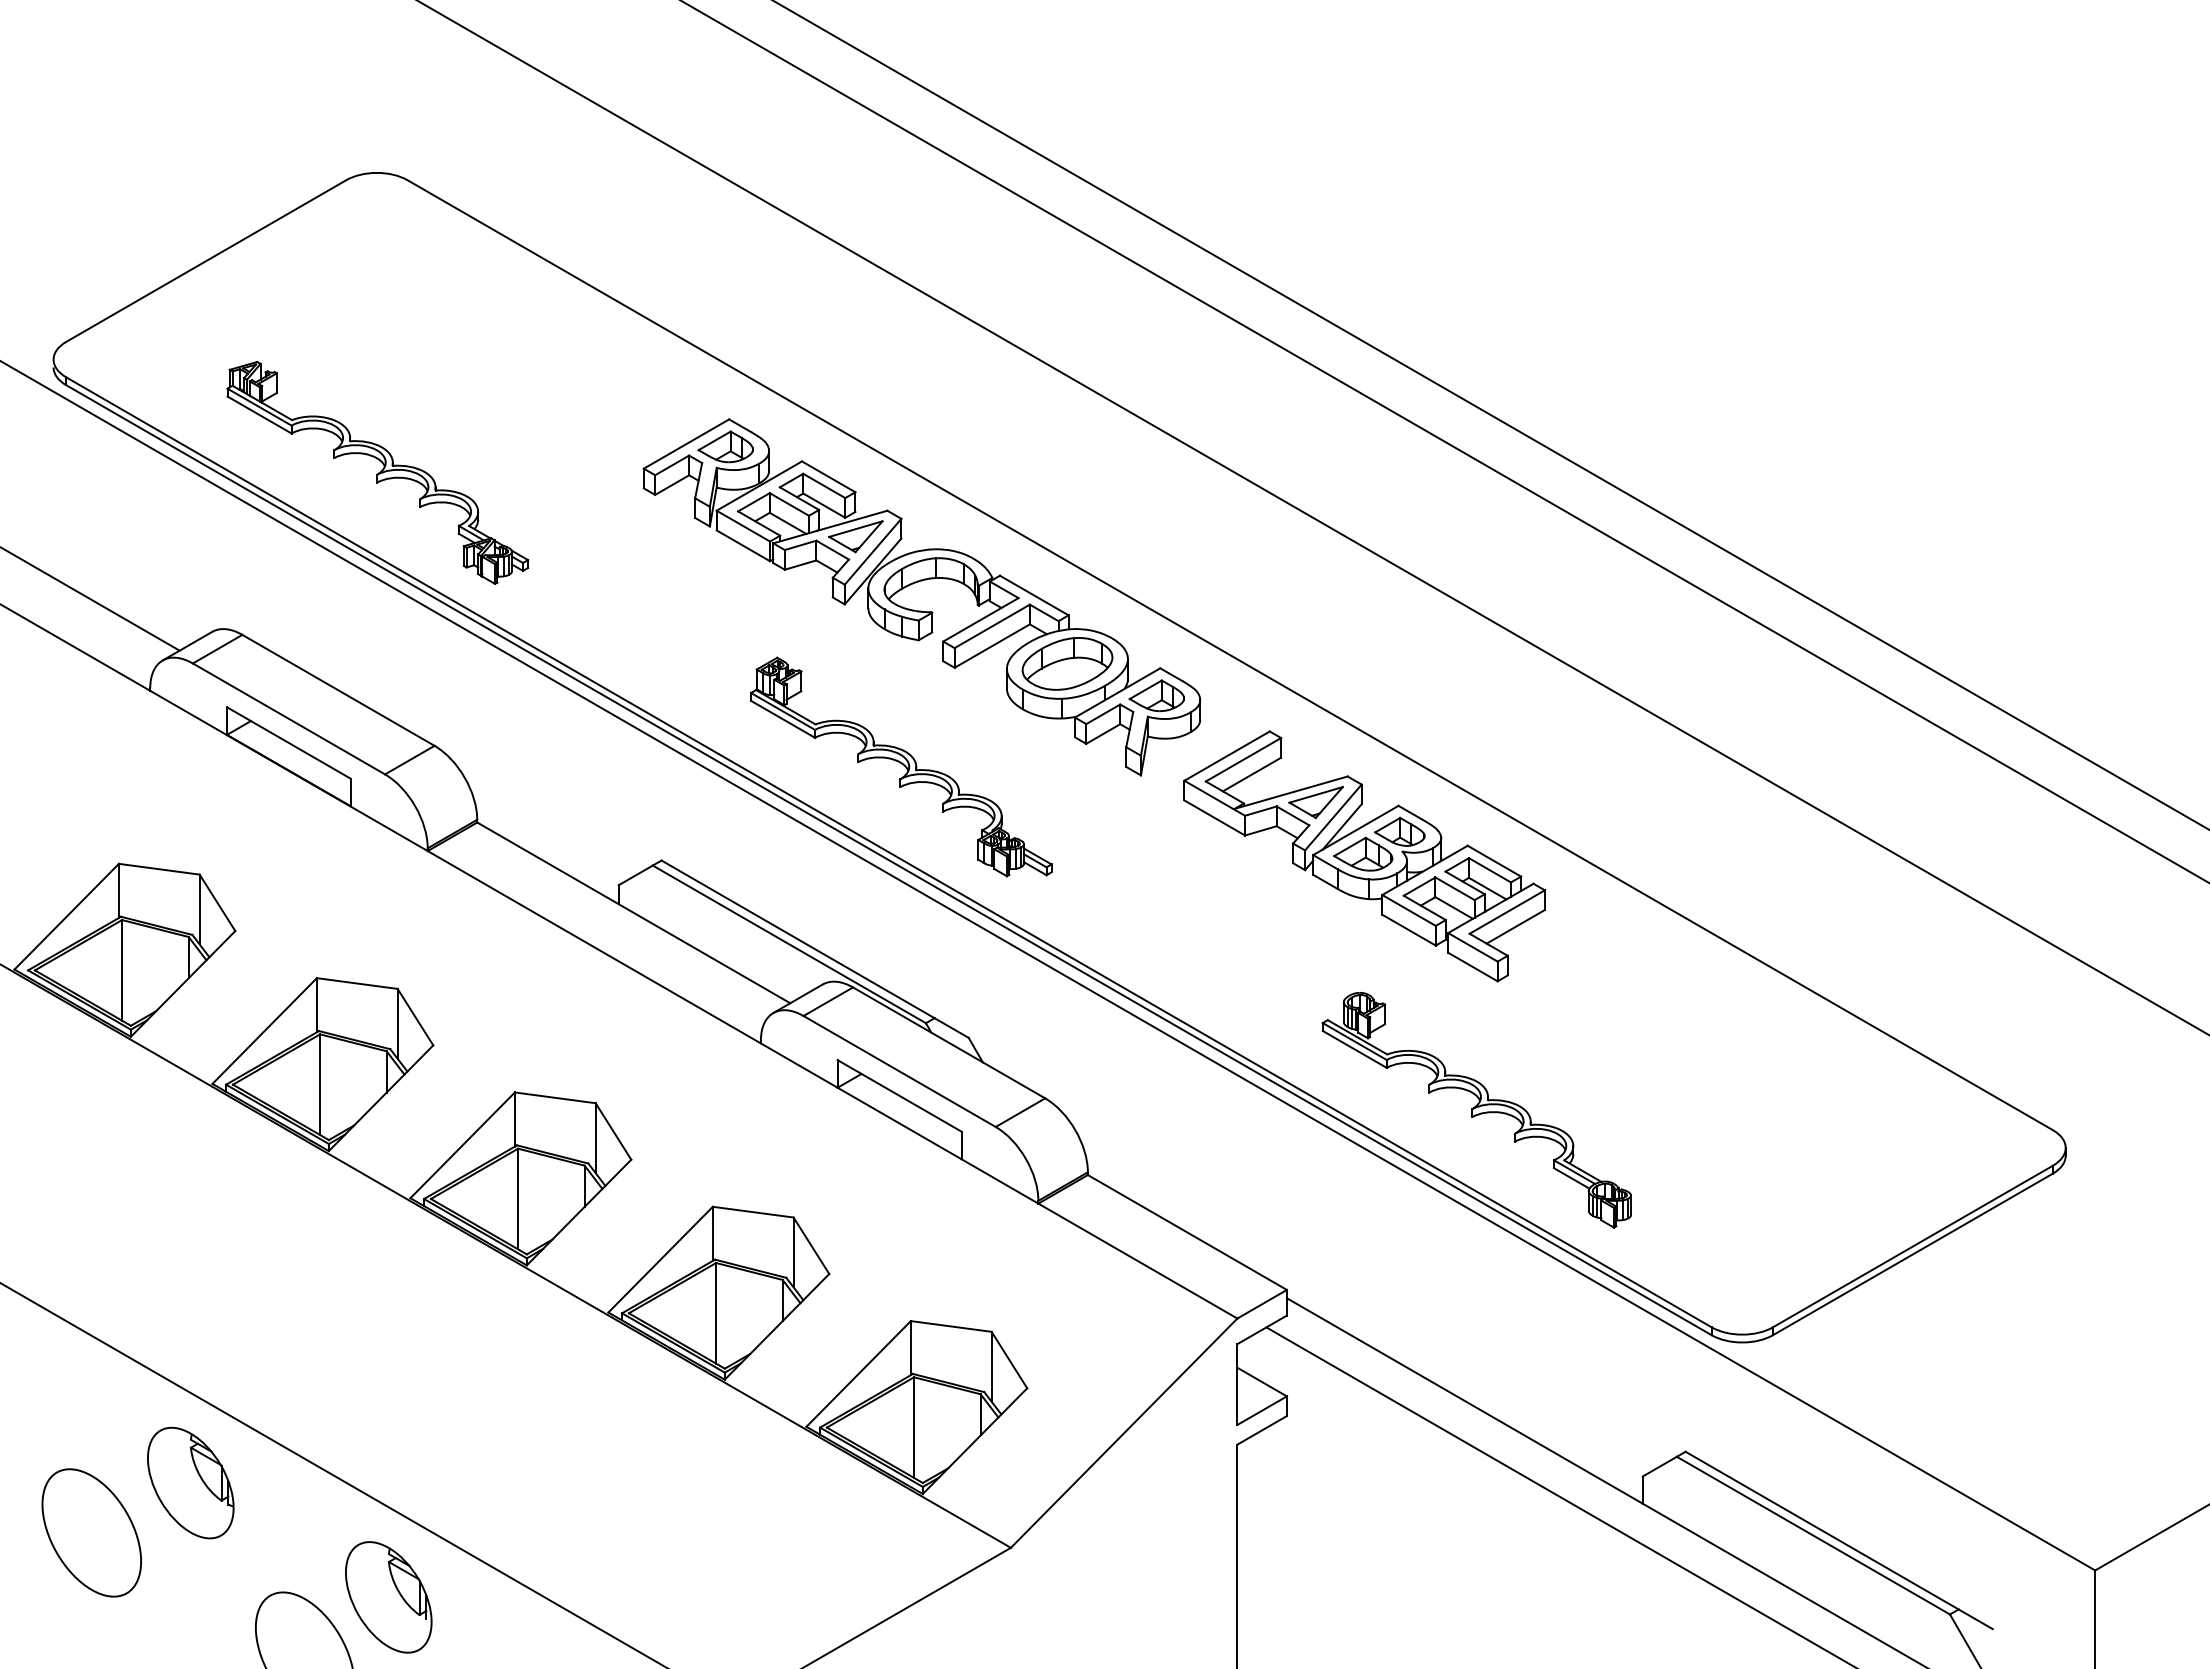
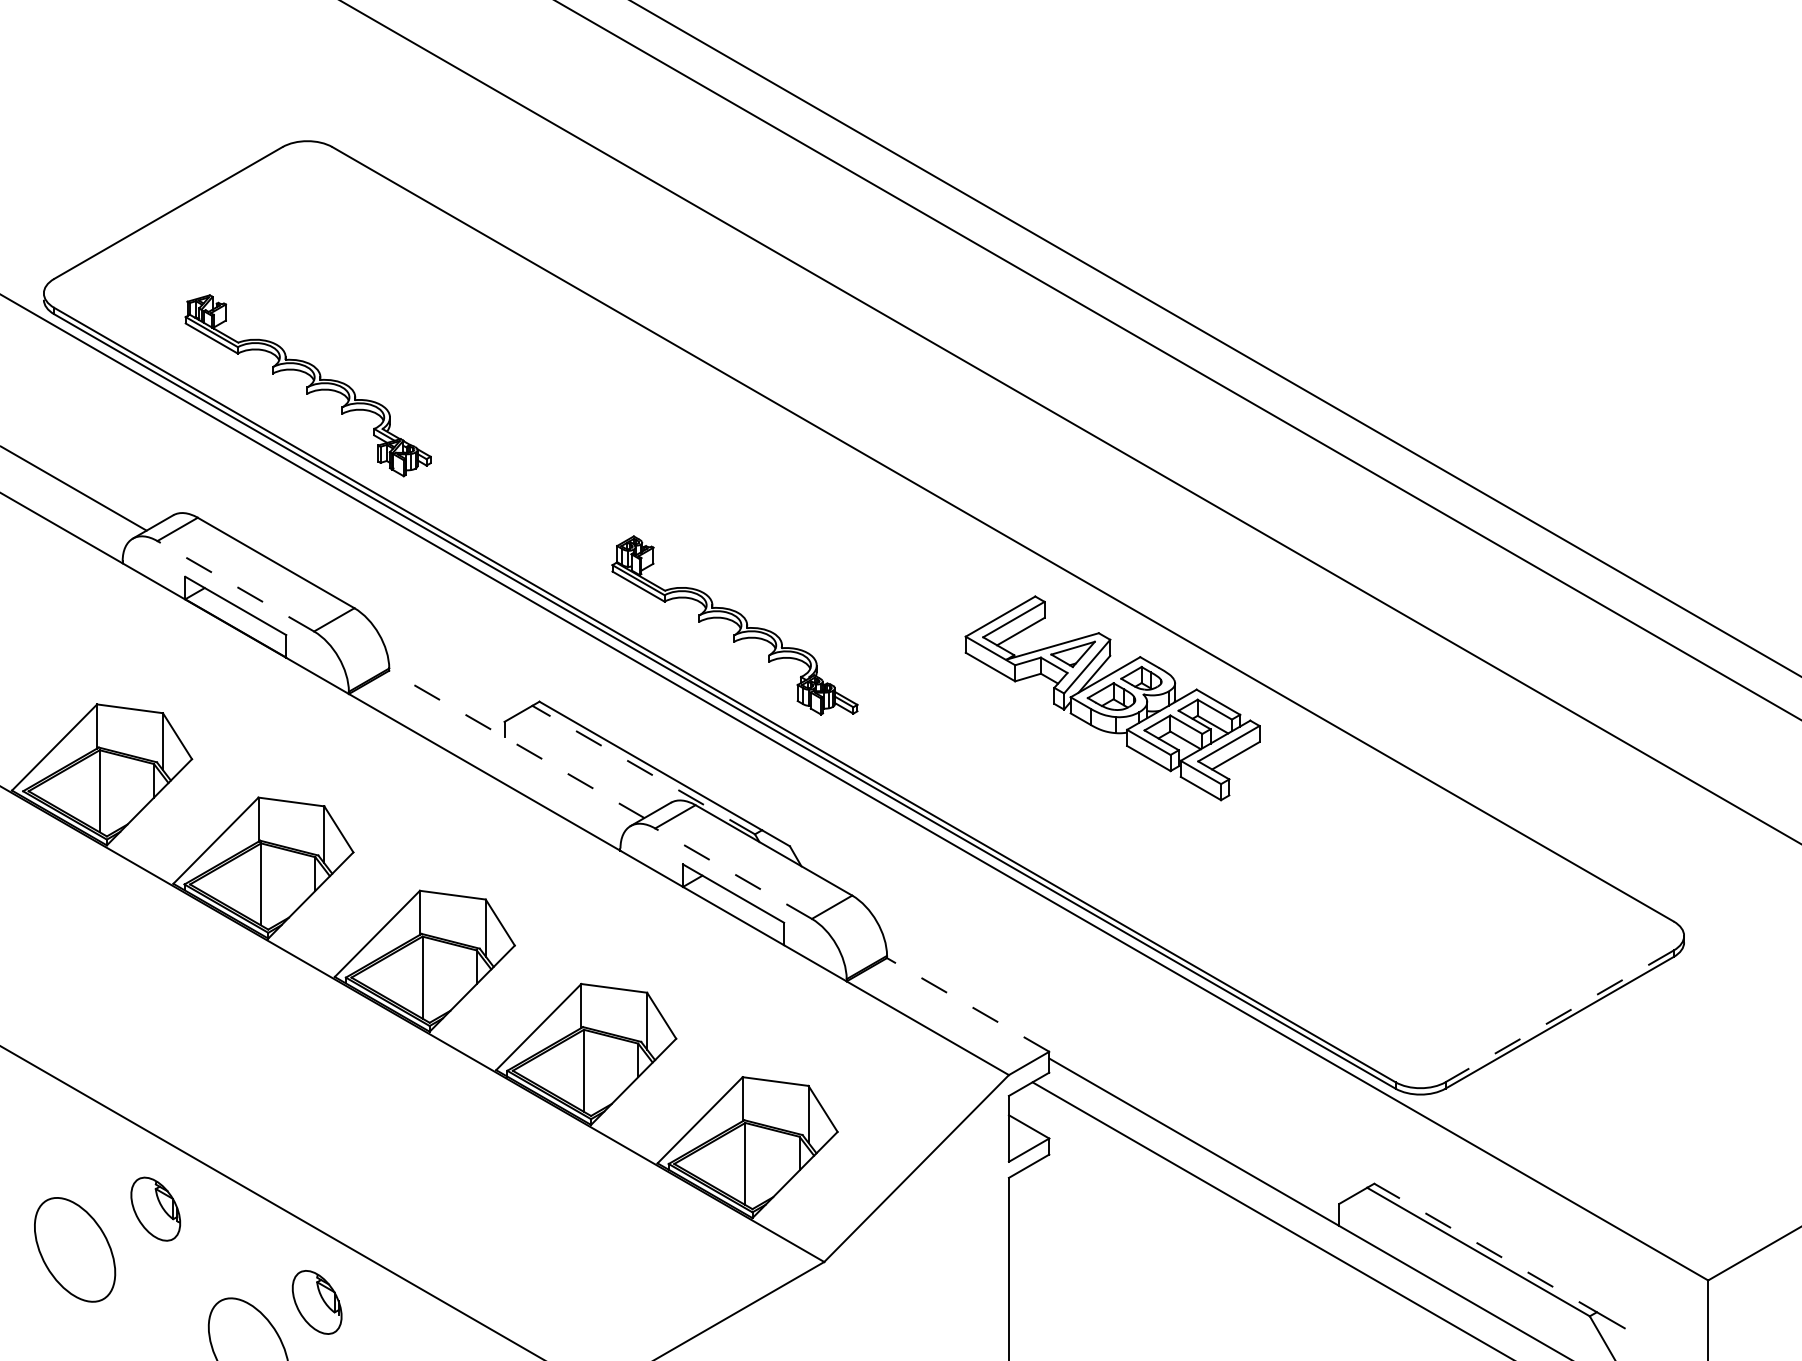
part: (921, 610) -> (751, 497), removed
line: (289, 718) -> (236, 585), solid -> dashed
line: (633, 912) -> (516, 744), solid -> dashed
line: (789, 944) -> (643, 770), solid -> dashed
line: (899, 1071) -> (733, 873), solid -> dashed
part: (1476, 1110) -> (1203, 905), removed
line: (1187, 1232) -> (968, 1004), solid -> dashed
line: (1913, 1246) -> (1560, 1016), solid -> dashed
part: (190, 1482) -> (155, 1208), size x0.7
line: (1822, 1530) -> (1485, 1247), solid -> dashed
part: (388, 1597) -> (316, 1302), size x0.7

